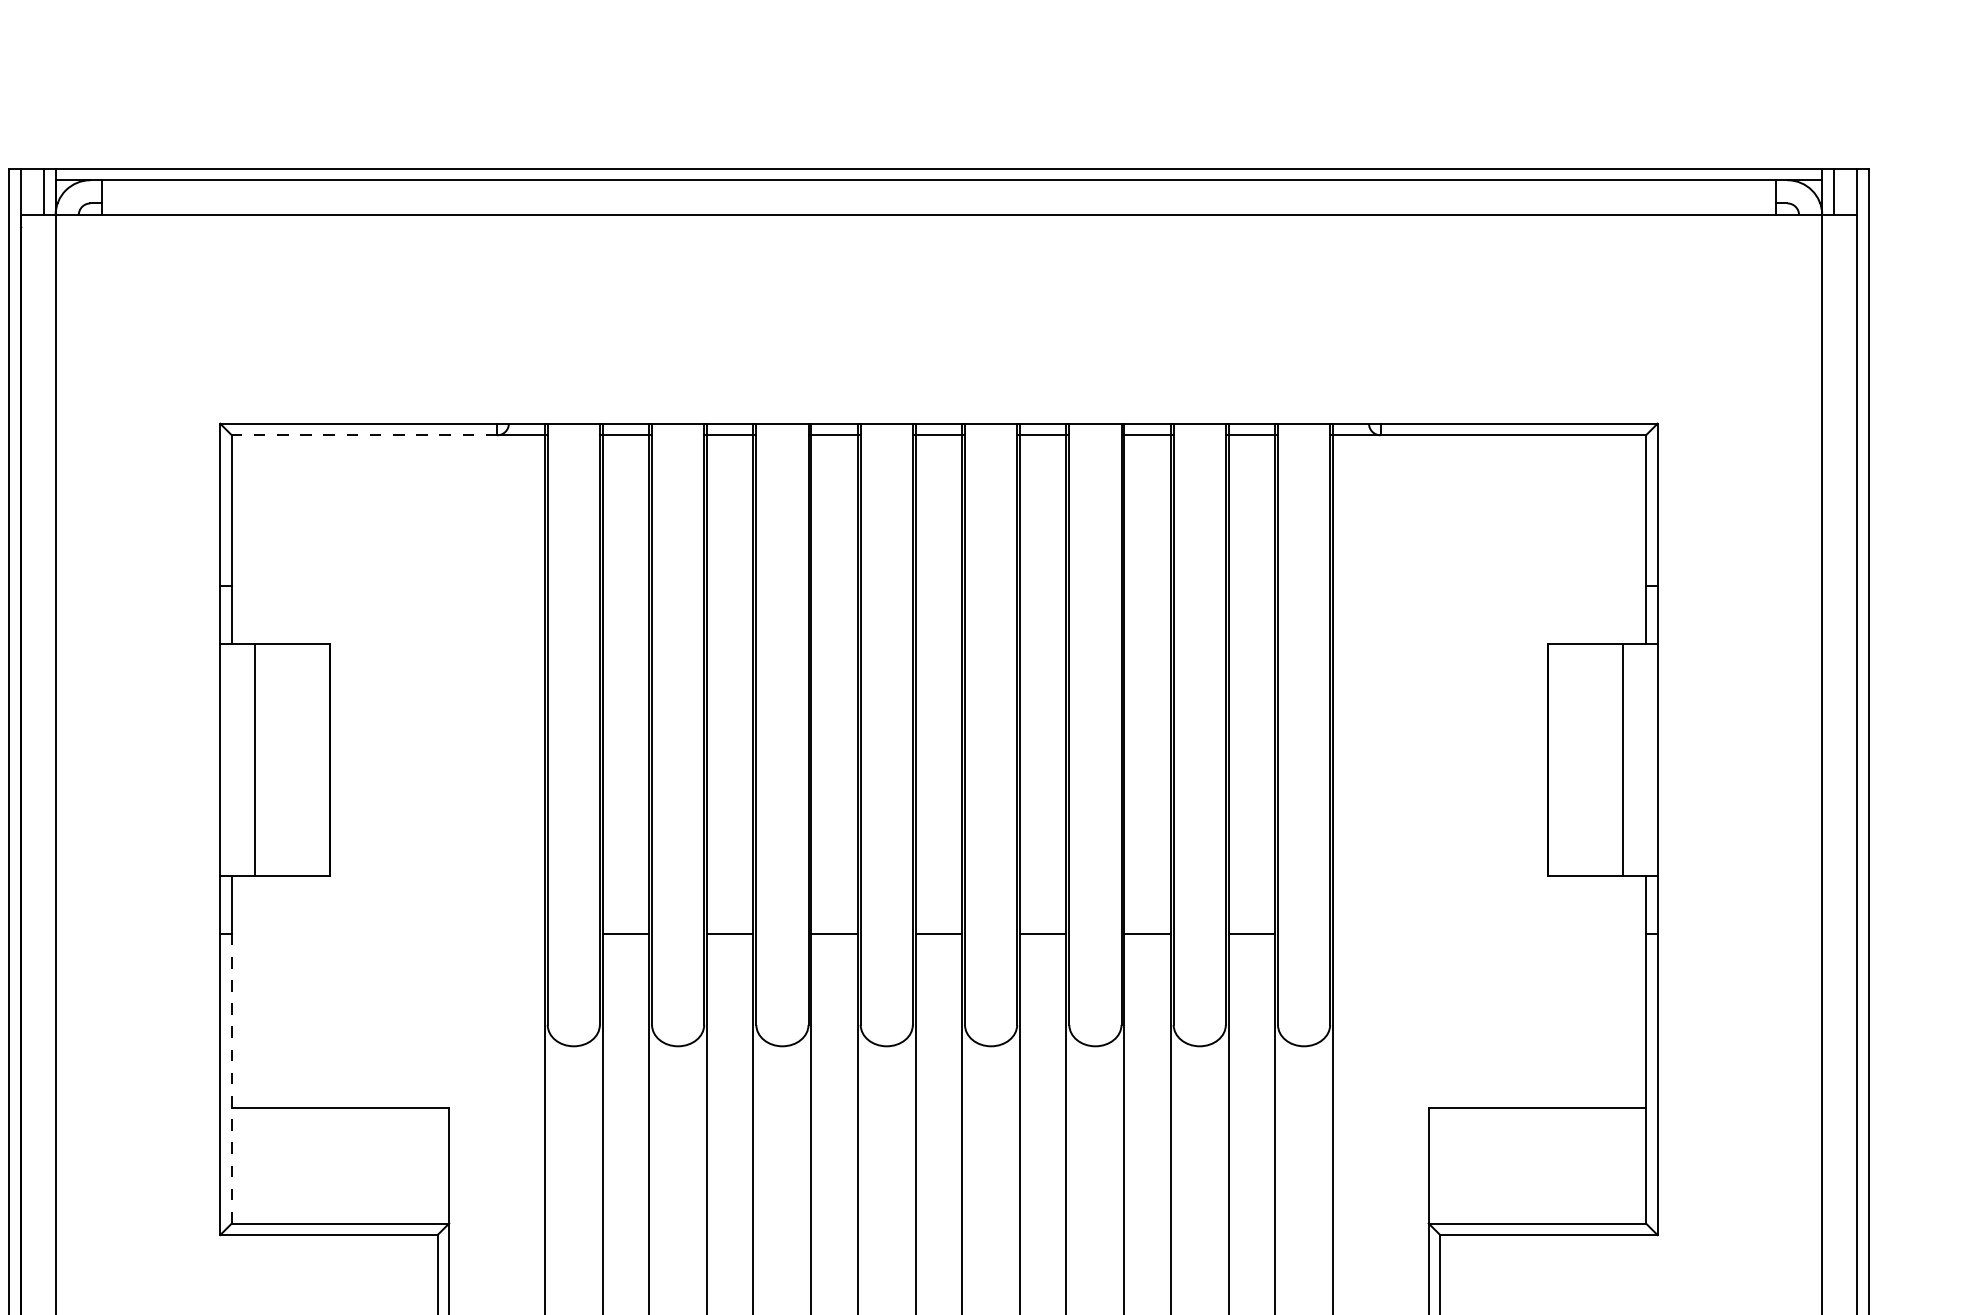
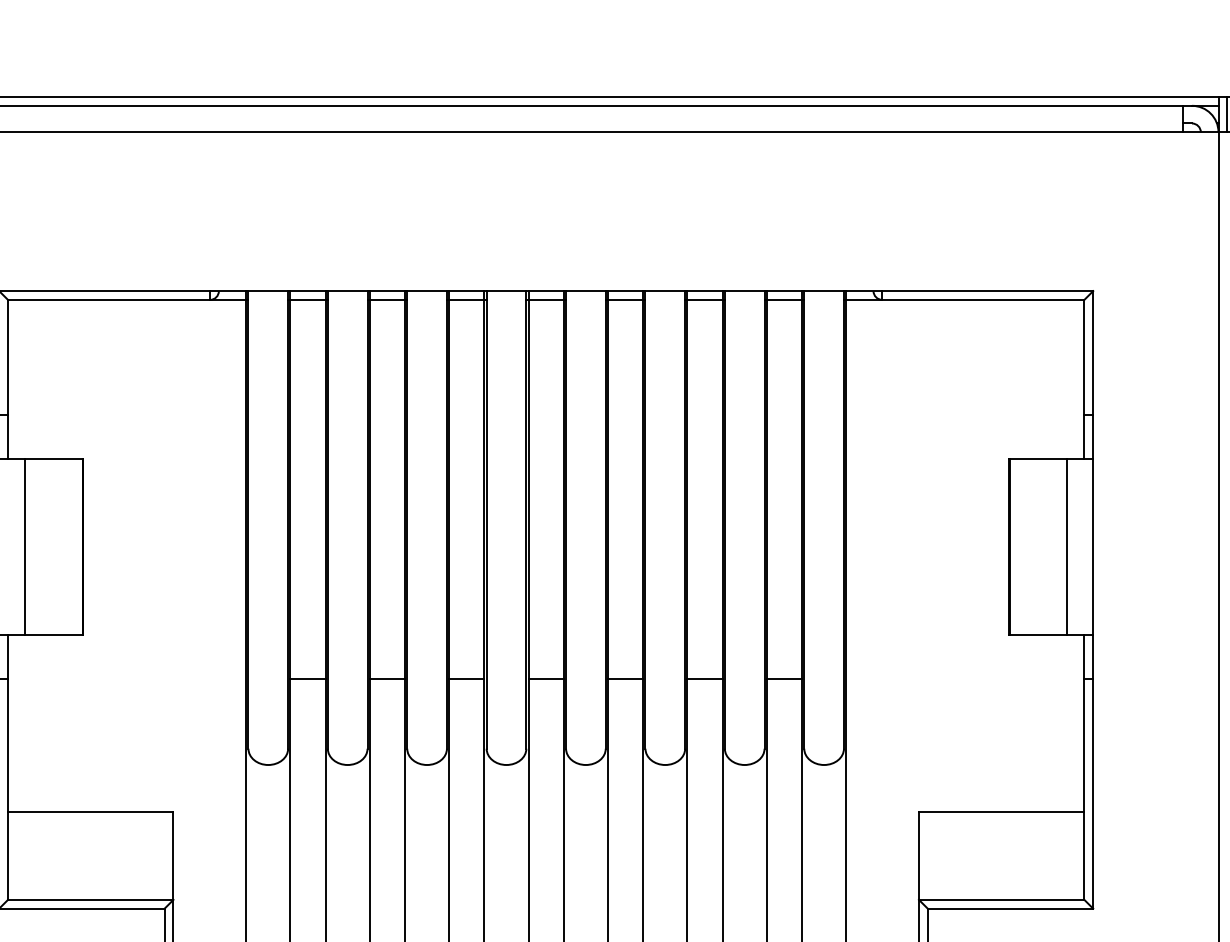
line: (364, 435) -> (109, 300), dashed -> solid
line: (231, 1078) -> (7, 789), dashed -> solid

